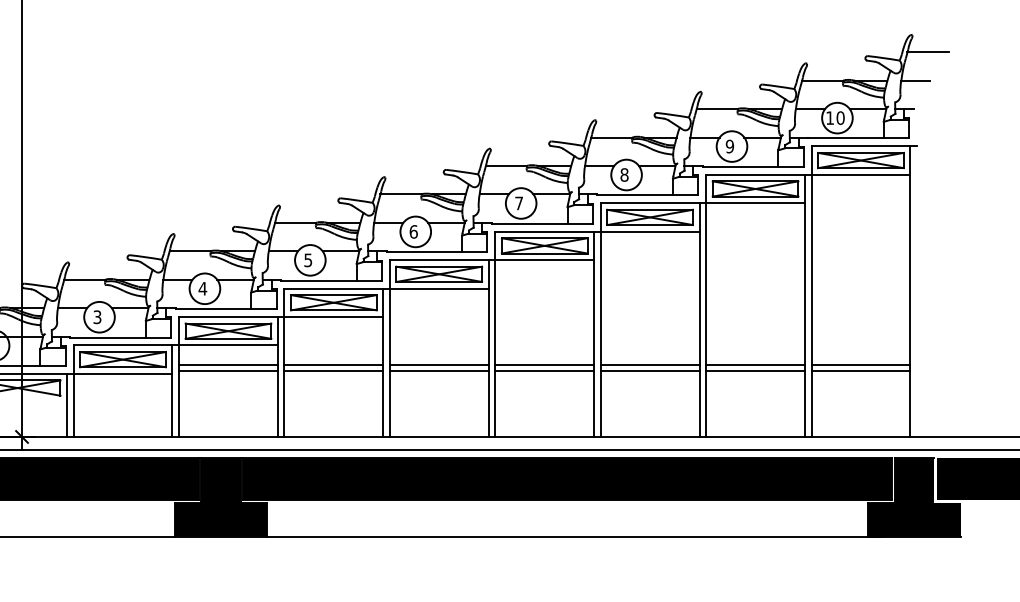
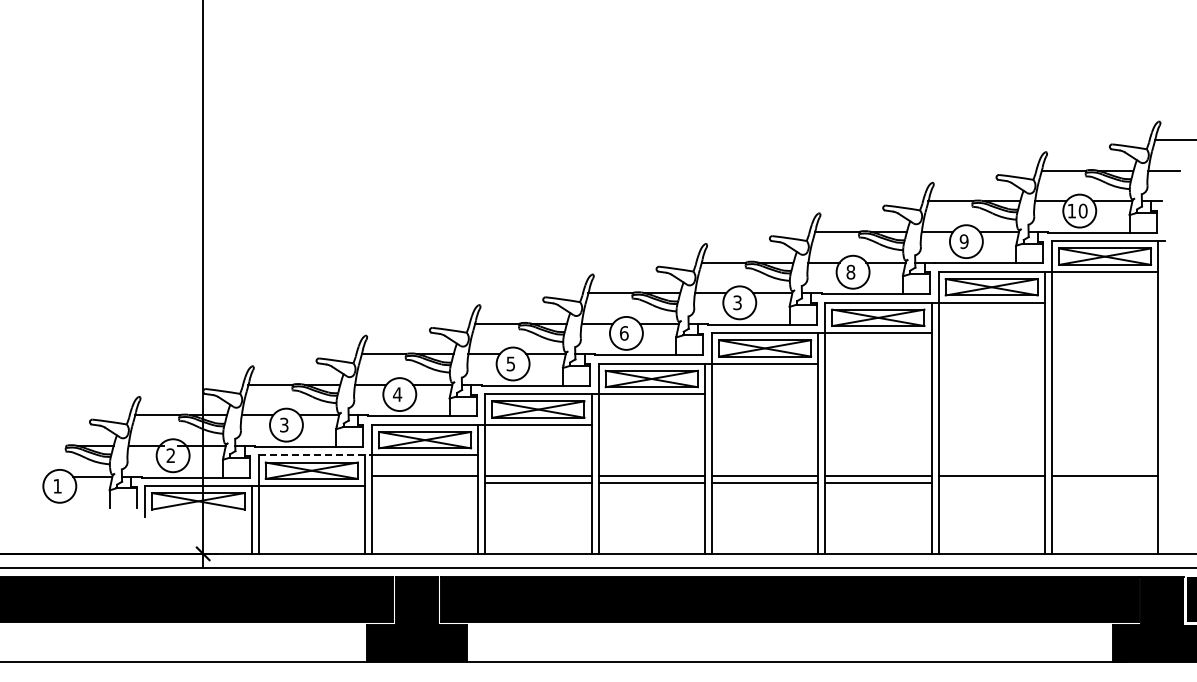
text: (519, 203) -> (737, 302), 7 -> 3
line: (126, 345) -> (315, 455), solid -> dashed
line: (228, 371) -> (425, 483), removed
line: (755, 371) -> (991, 483), removed
line: (860, 371) -> (1104, 483), removed

